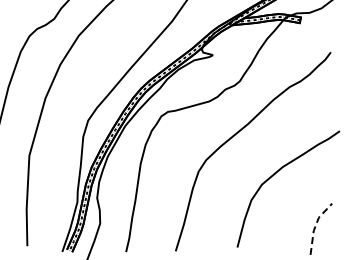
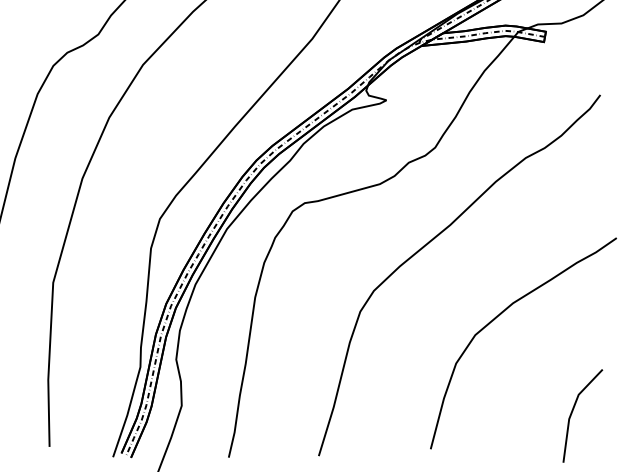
line: (315, 226) -> (572, 411), dashed -> solid

